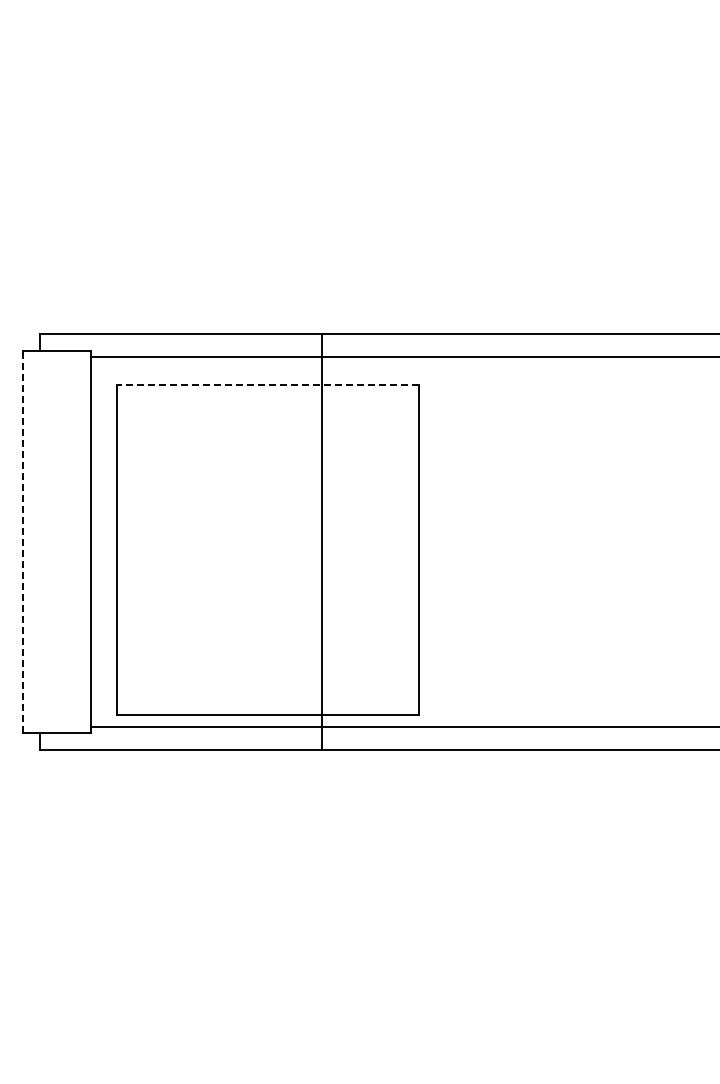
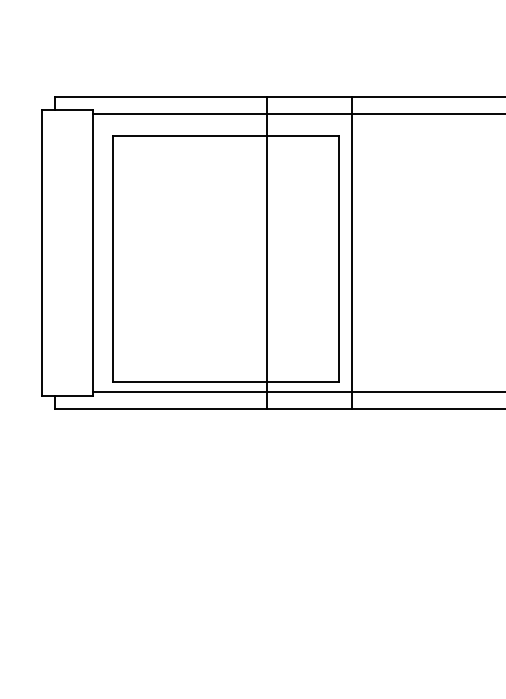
line: (268, 385) -> (226, 135), dashed -> solid
line: (22, 541) -> (42, 252), dashed -> solid
line: (435, 541) -> (351, 252), added

